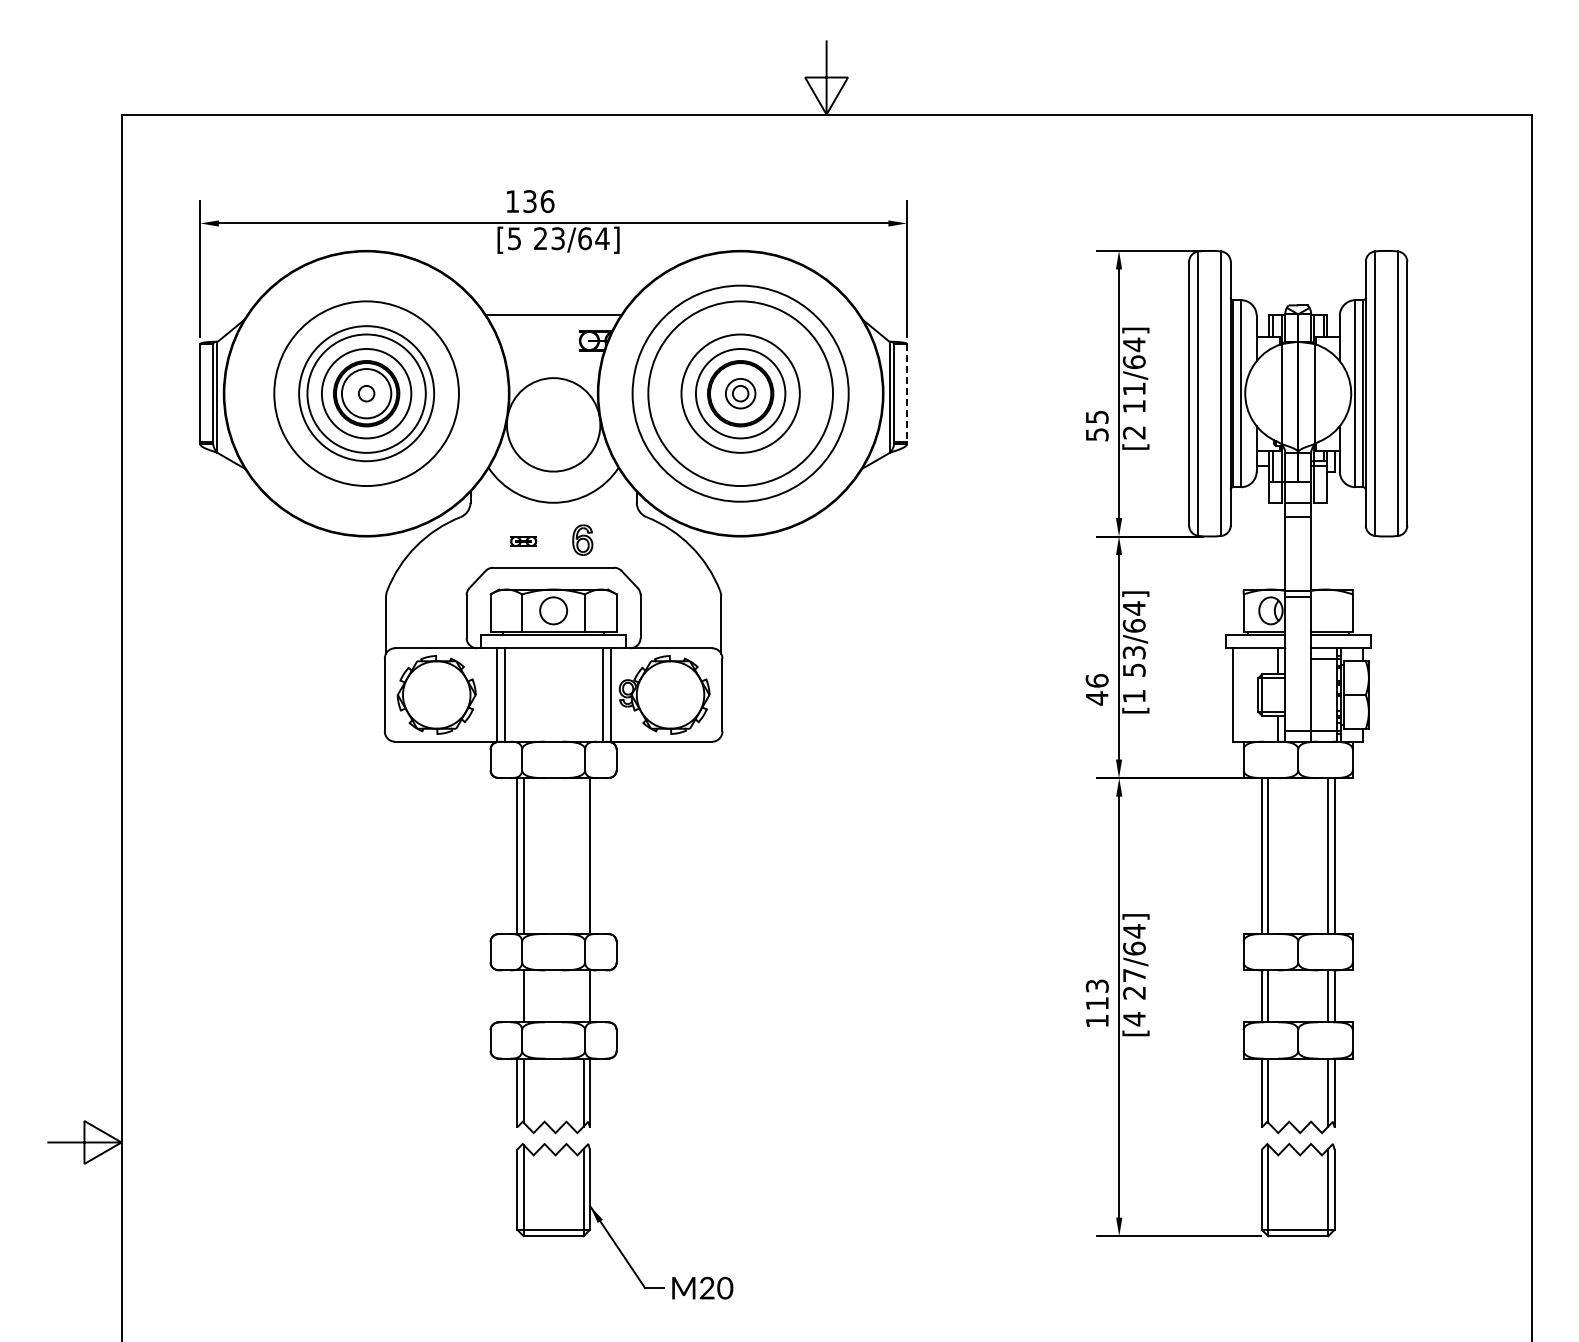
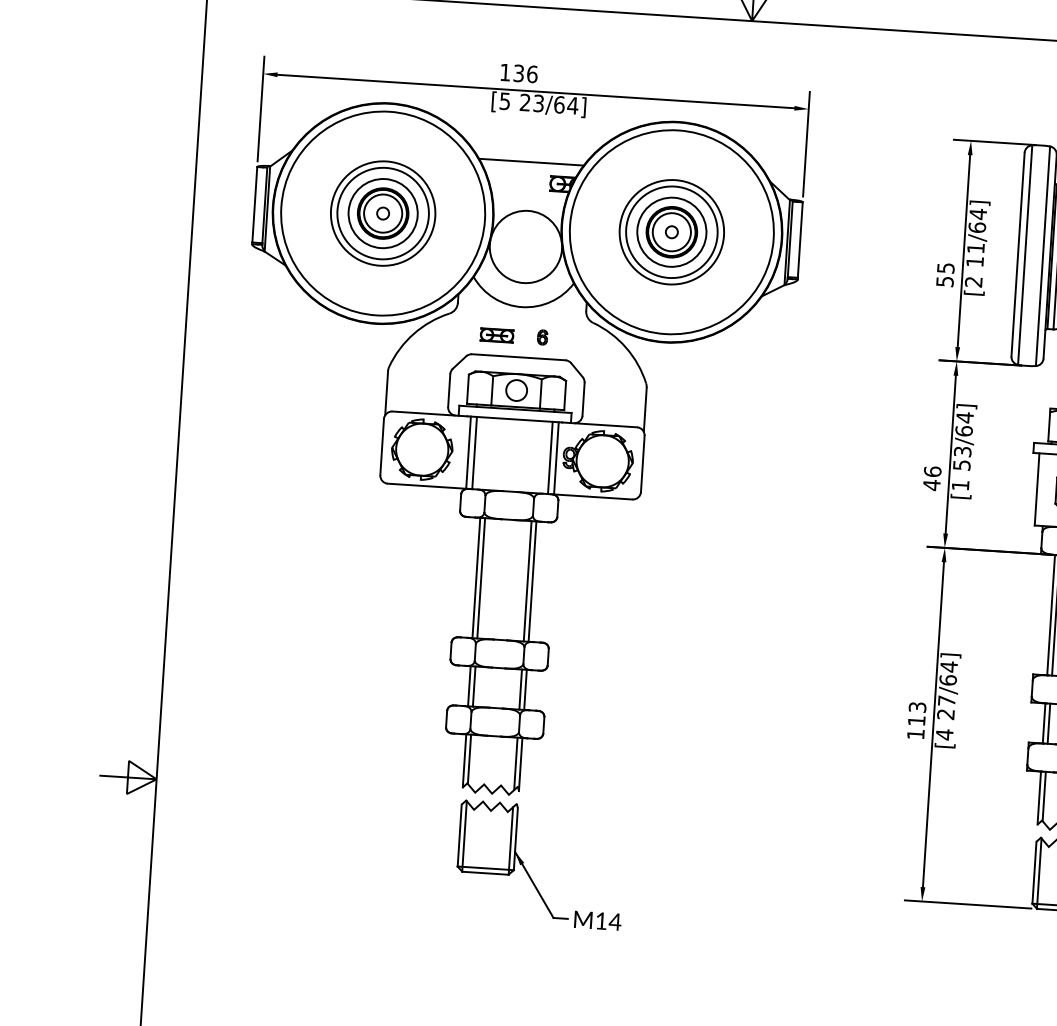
circle: (366, 393) -> (383, 213), size x1.43
circle: (740, 393) -> (671, 232), size x0.62
circle: (740, 393) -> (671, 232), size x1.43
circle: (740, 393) -> (671, 232), size x1.67
line: (906, 393) -> (799, 240), dashed -> solid
part: (582, 540) -> (542, 337), size x0.62
part: (523, 541) -> (496, 335), size x1.67
line: (583, 855) -> (527, 580), added
line: (517, 996) -> (469, 686), added
line: (583, 996) -> (520, 689), added
text: (716, 1287) -> (608, 920), M20 -> M14

